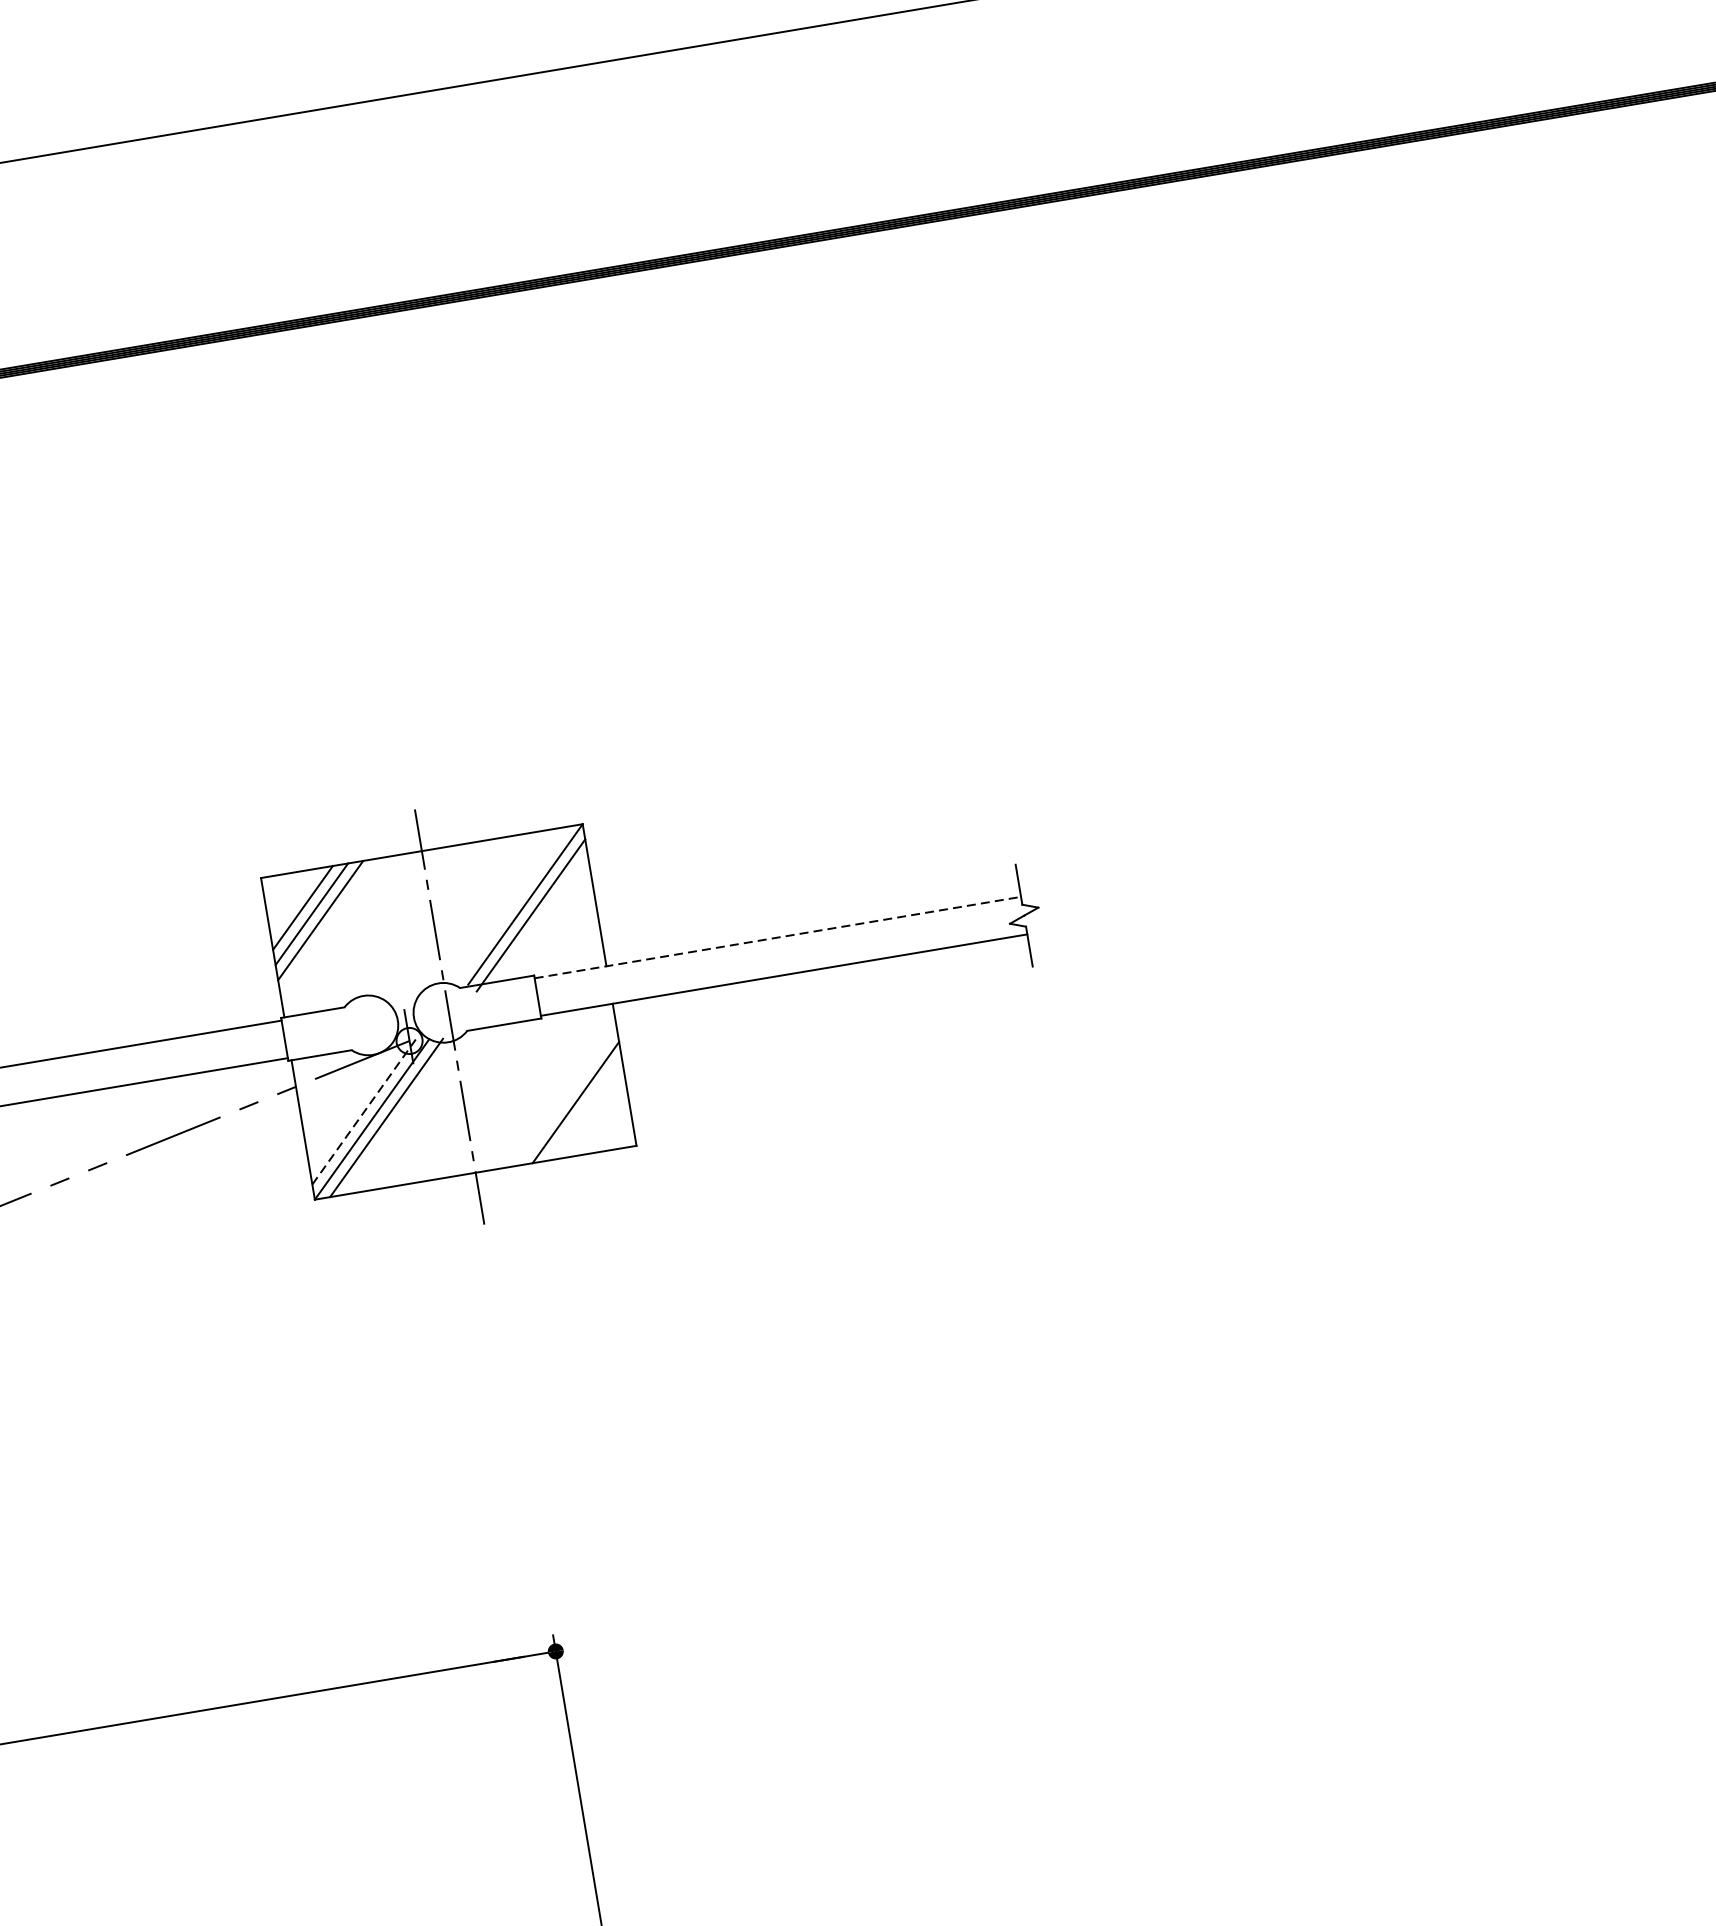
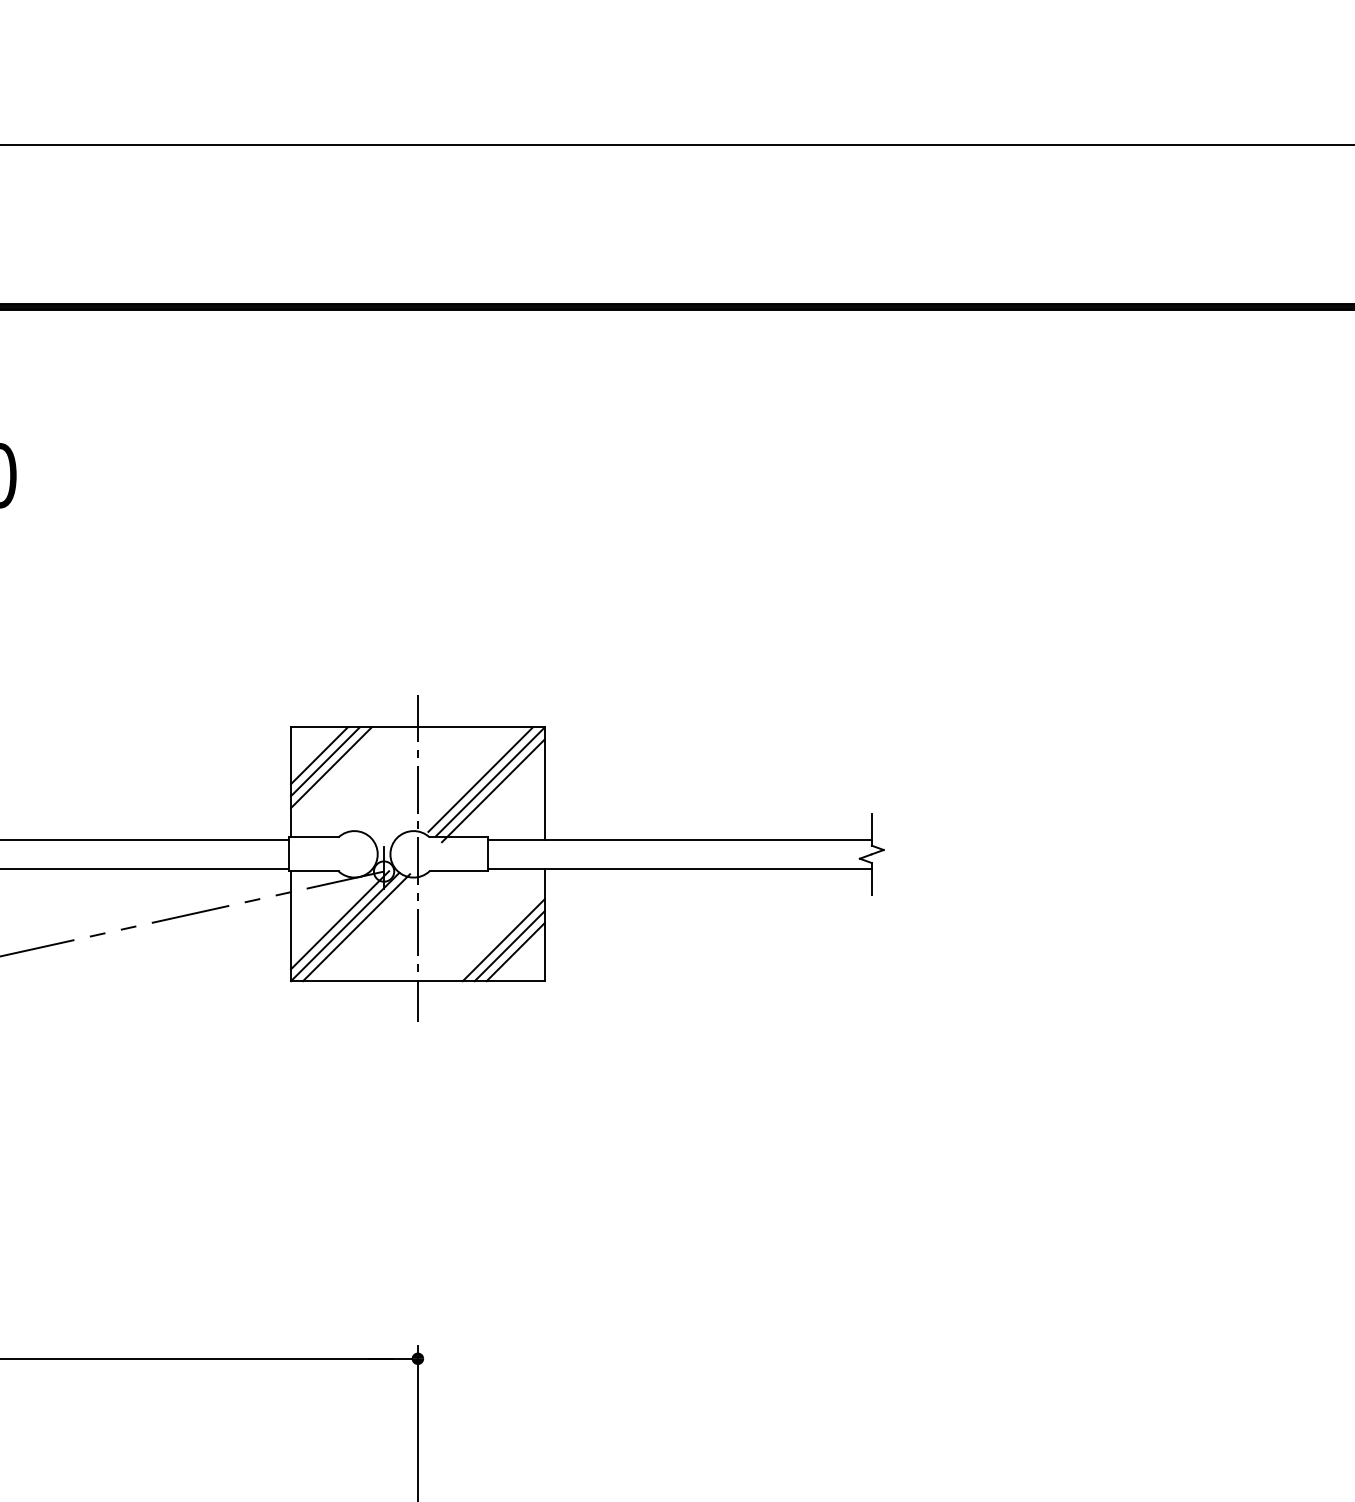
line: (512, 903) -> (480, 779), added
line: (777, 937) -> (679, 839), dashed -> solid
line: (584, 1109) -> (509, 946), added
line: (364, 1110) -> (340, 919), dashed -> solid
line: (593, 1115) -> (515, 952), added

